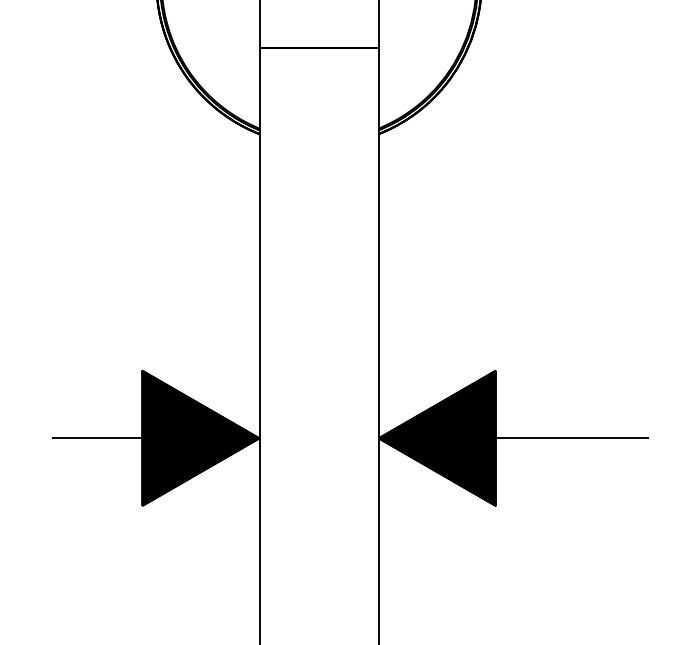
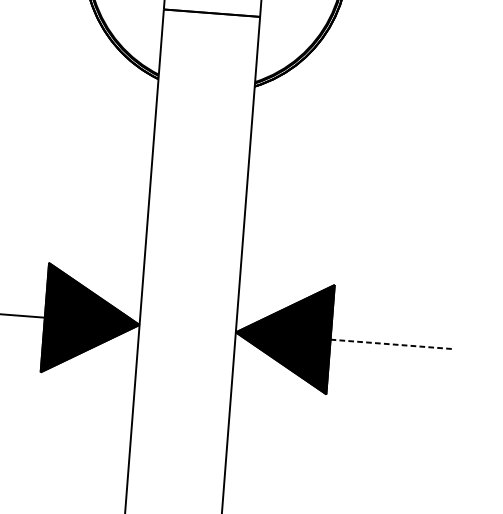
line: (572, 438) -> (392, 344), solid -> dashed

